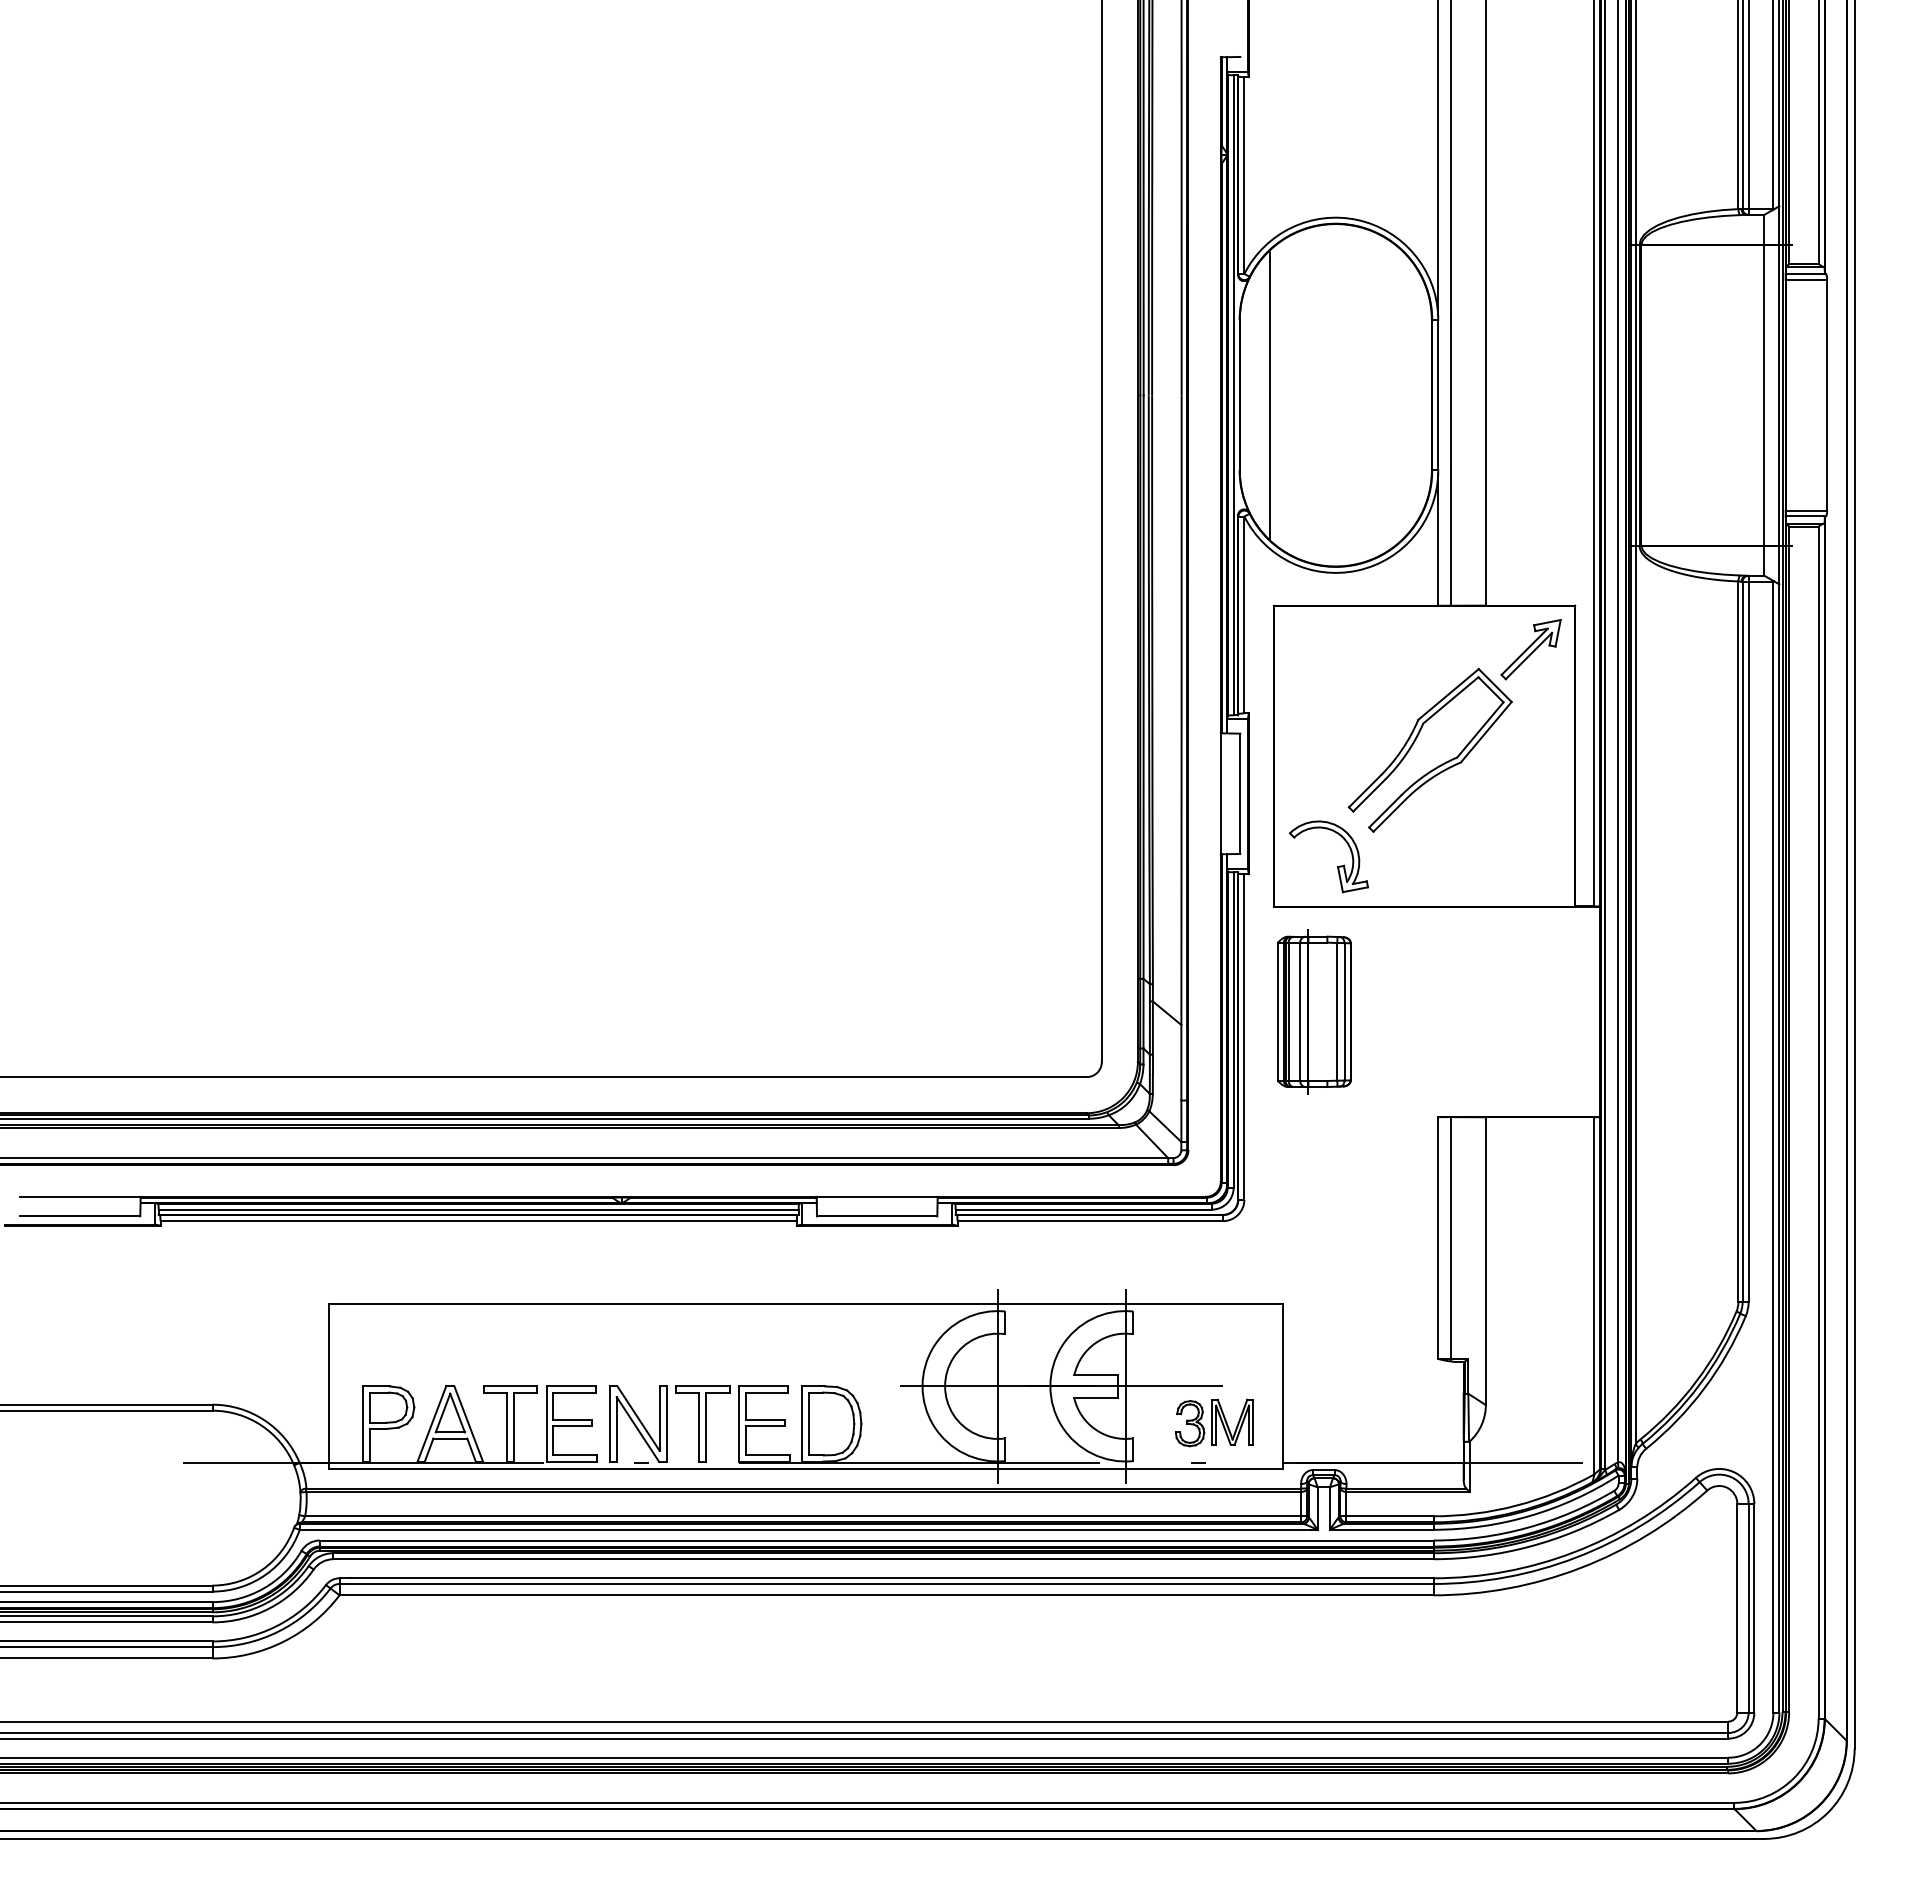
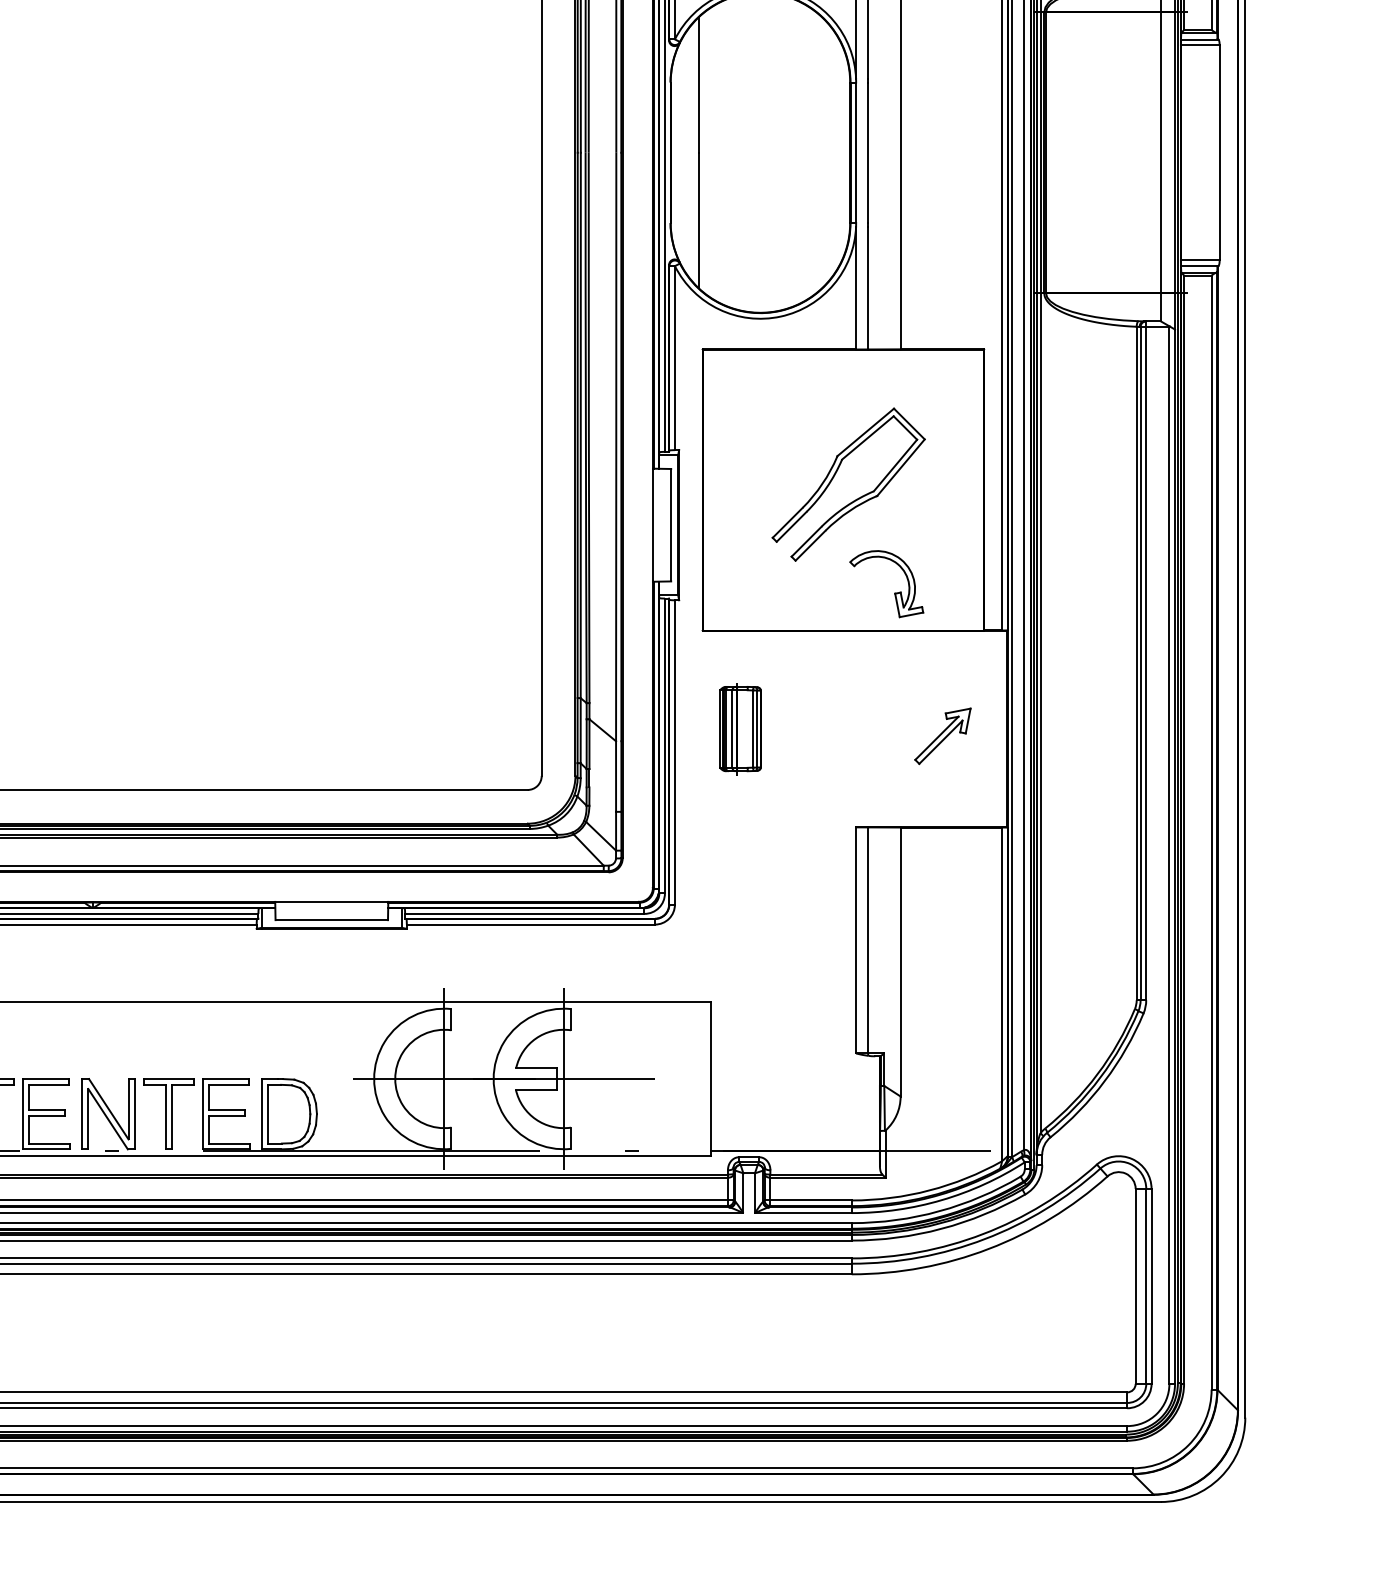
part: (1530, 649) -> (942, 736), moved
part: (1337, 866) -> (894, 593), moved
part: (1314, 1011) -> (740, 728), size x0.6
part: (1213, 1422) -> (646, 1112), removed

